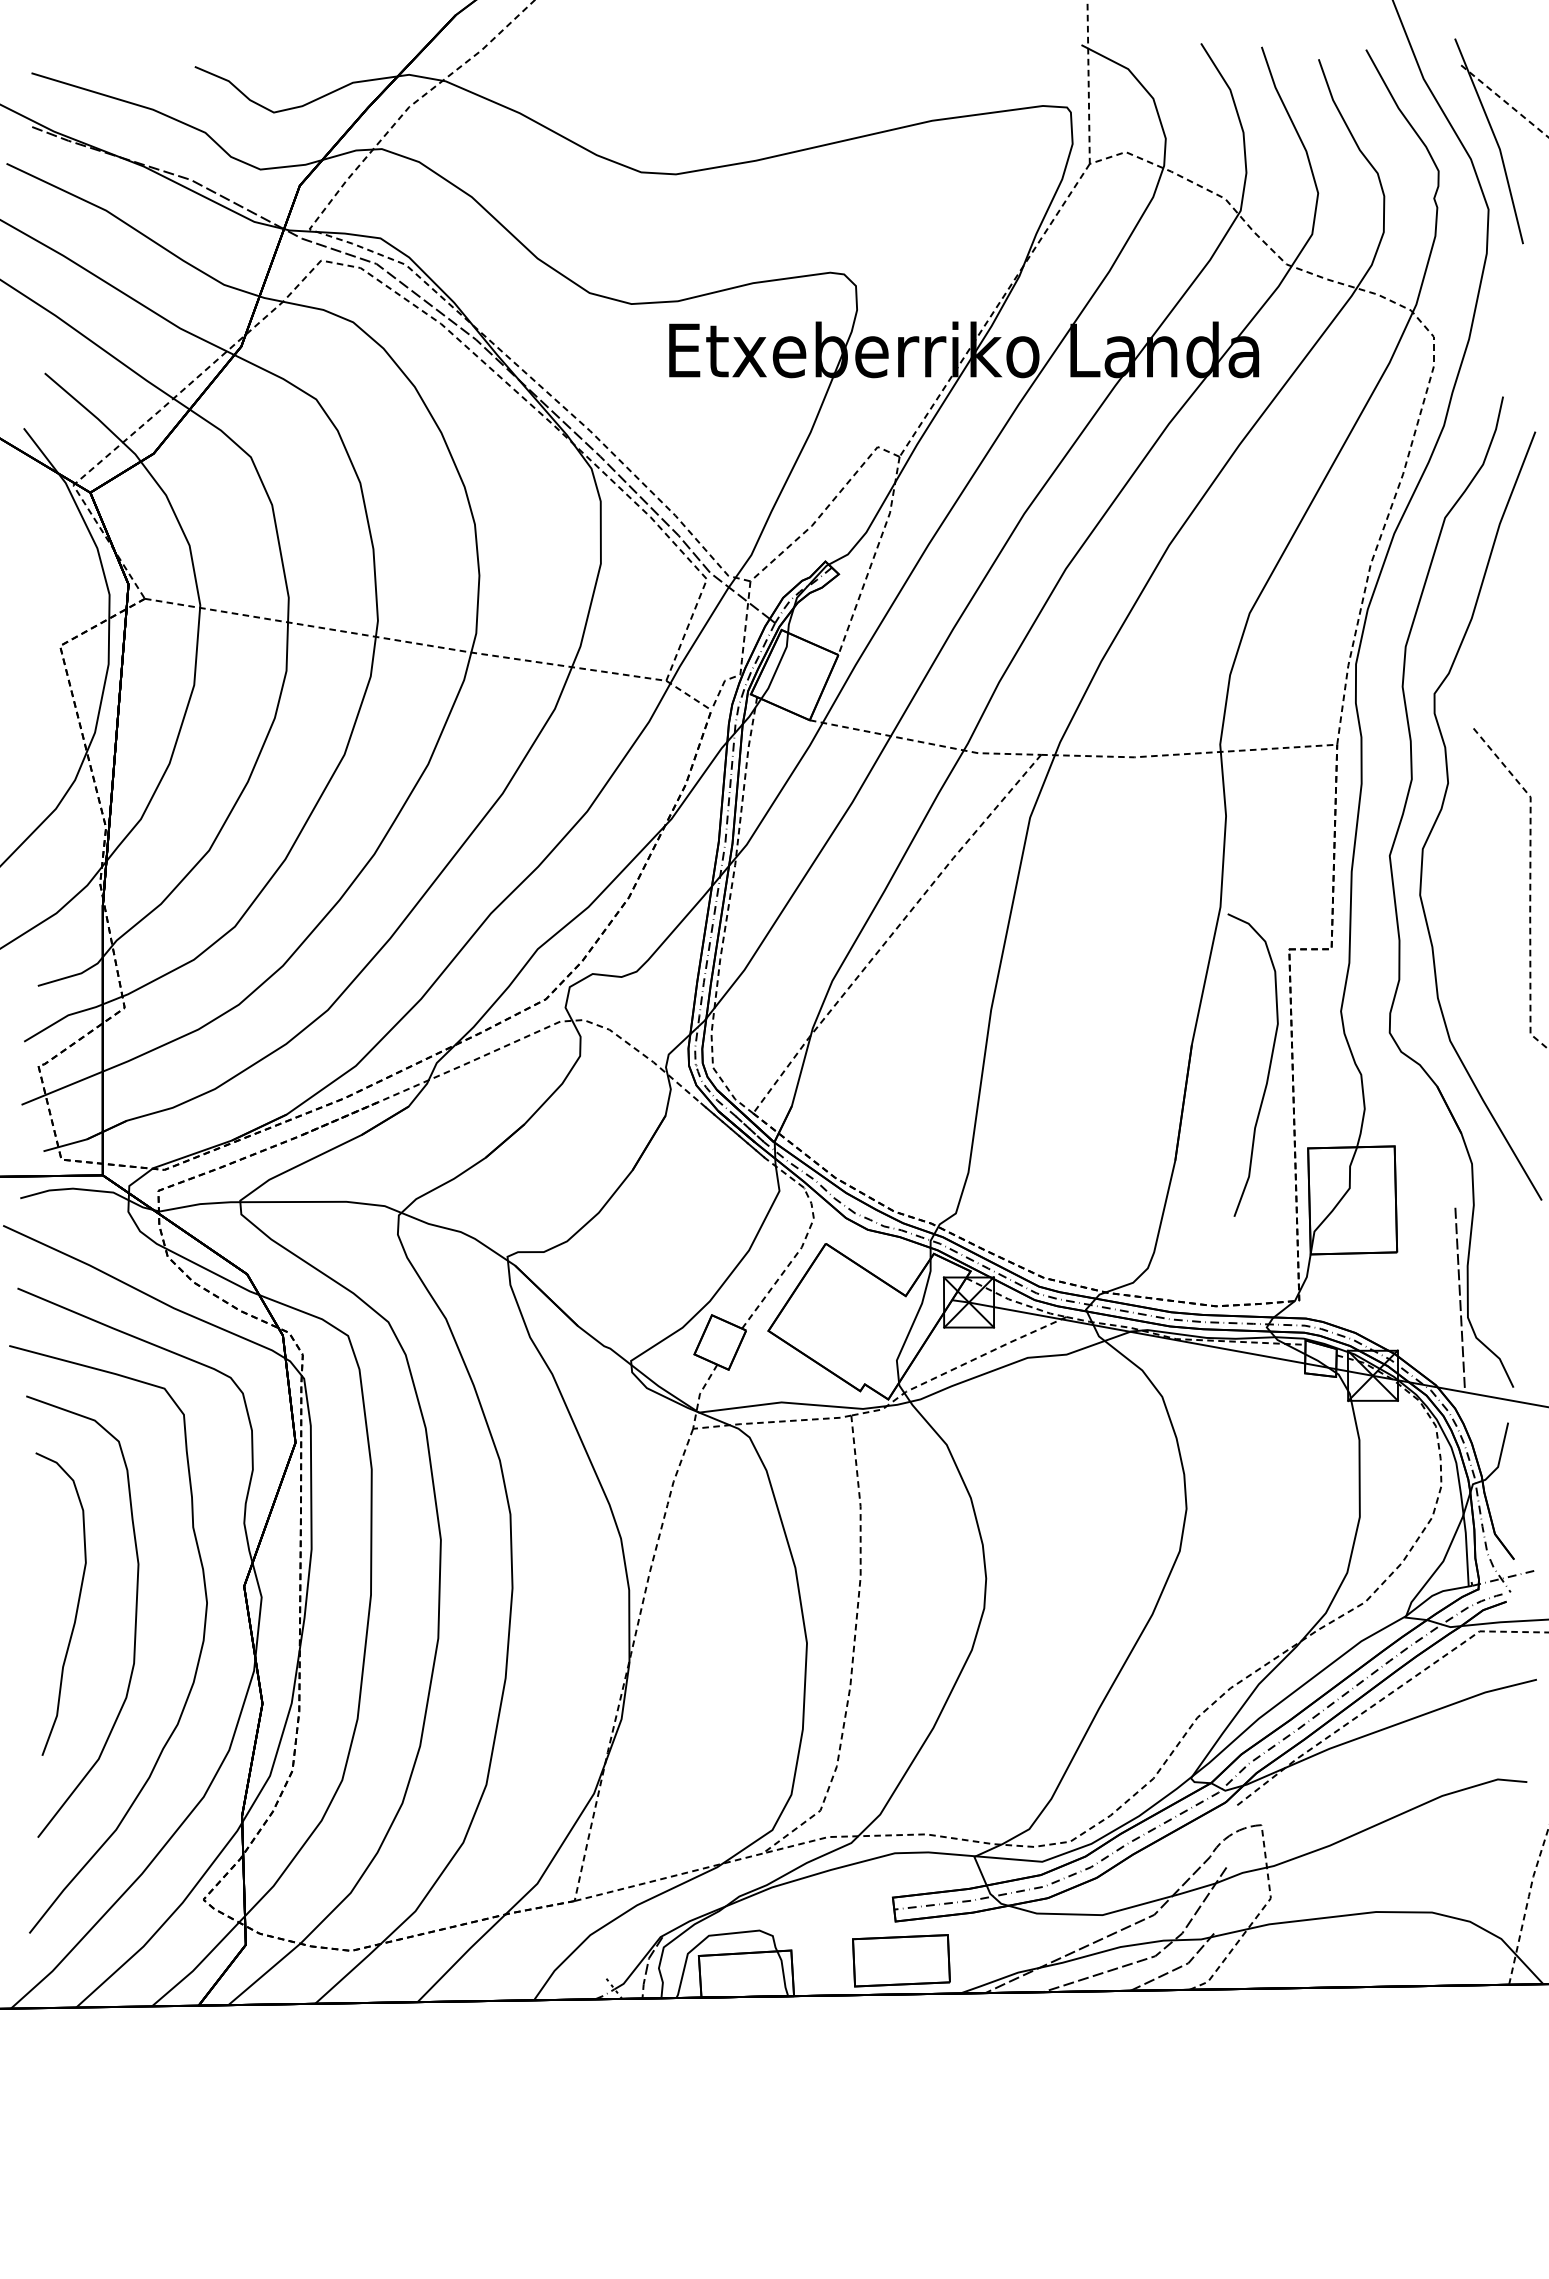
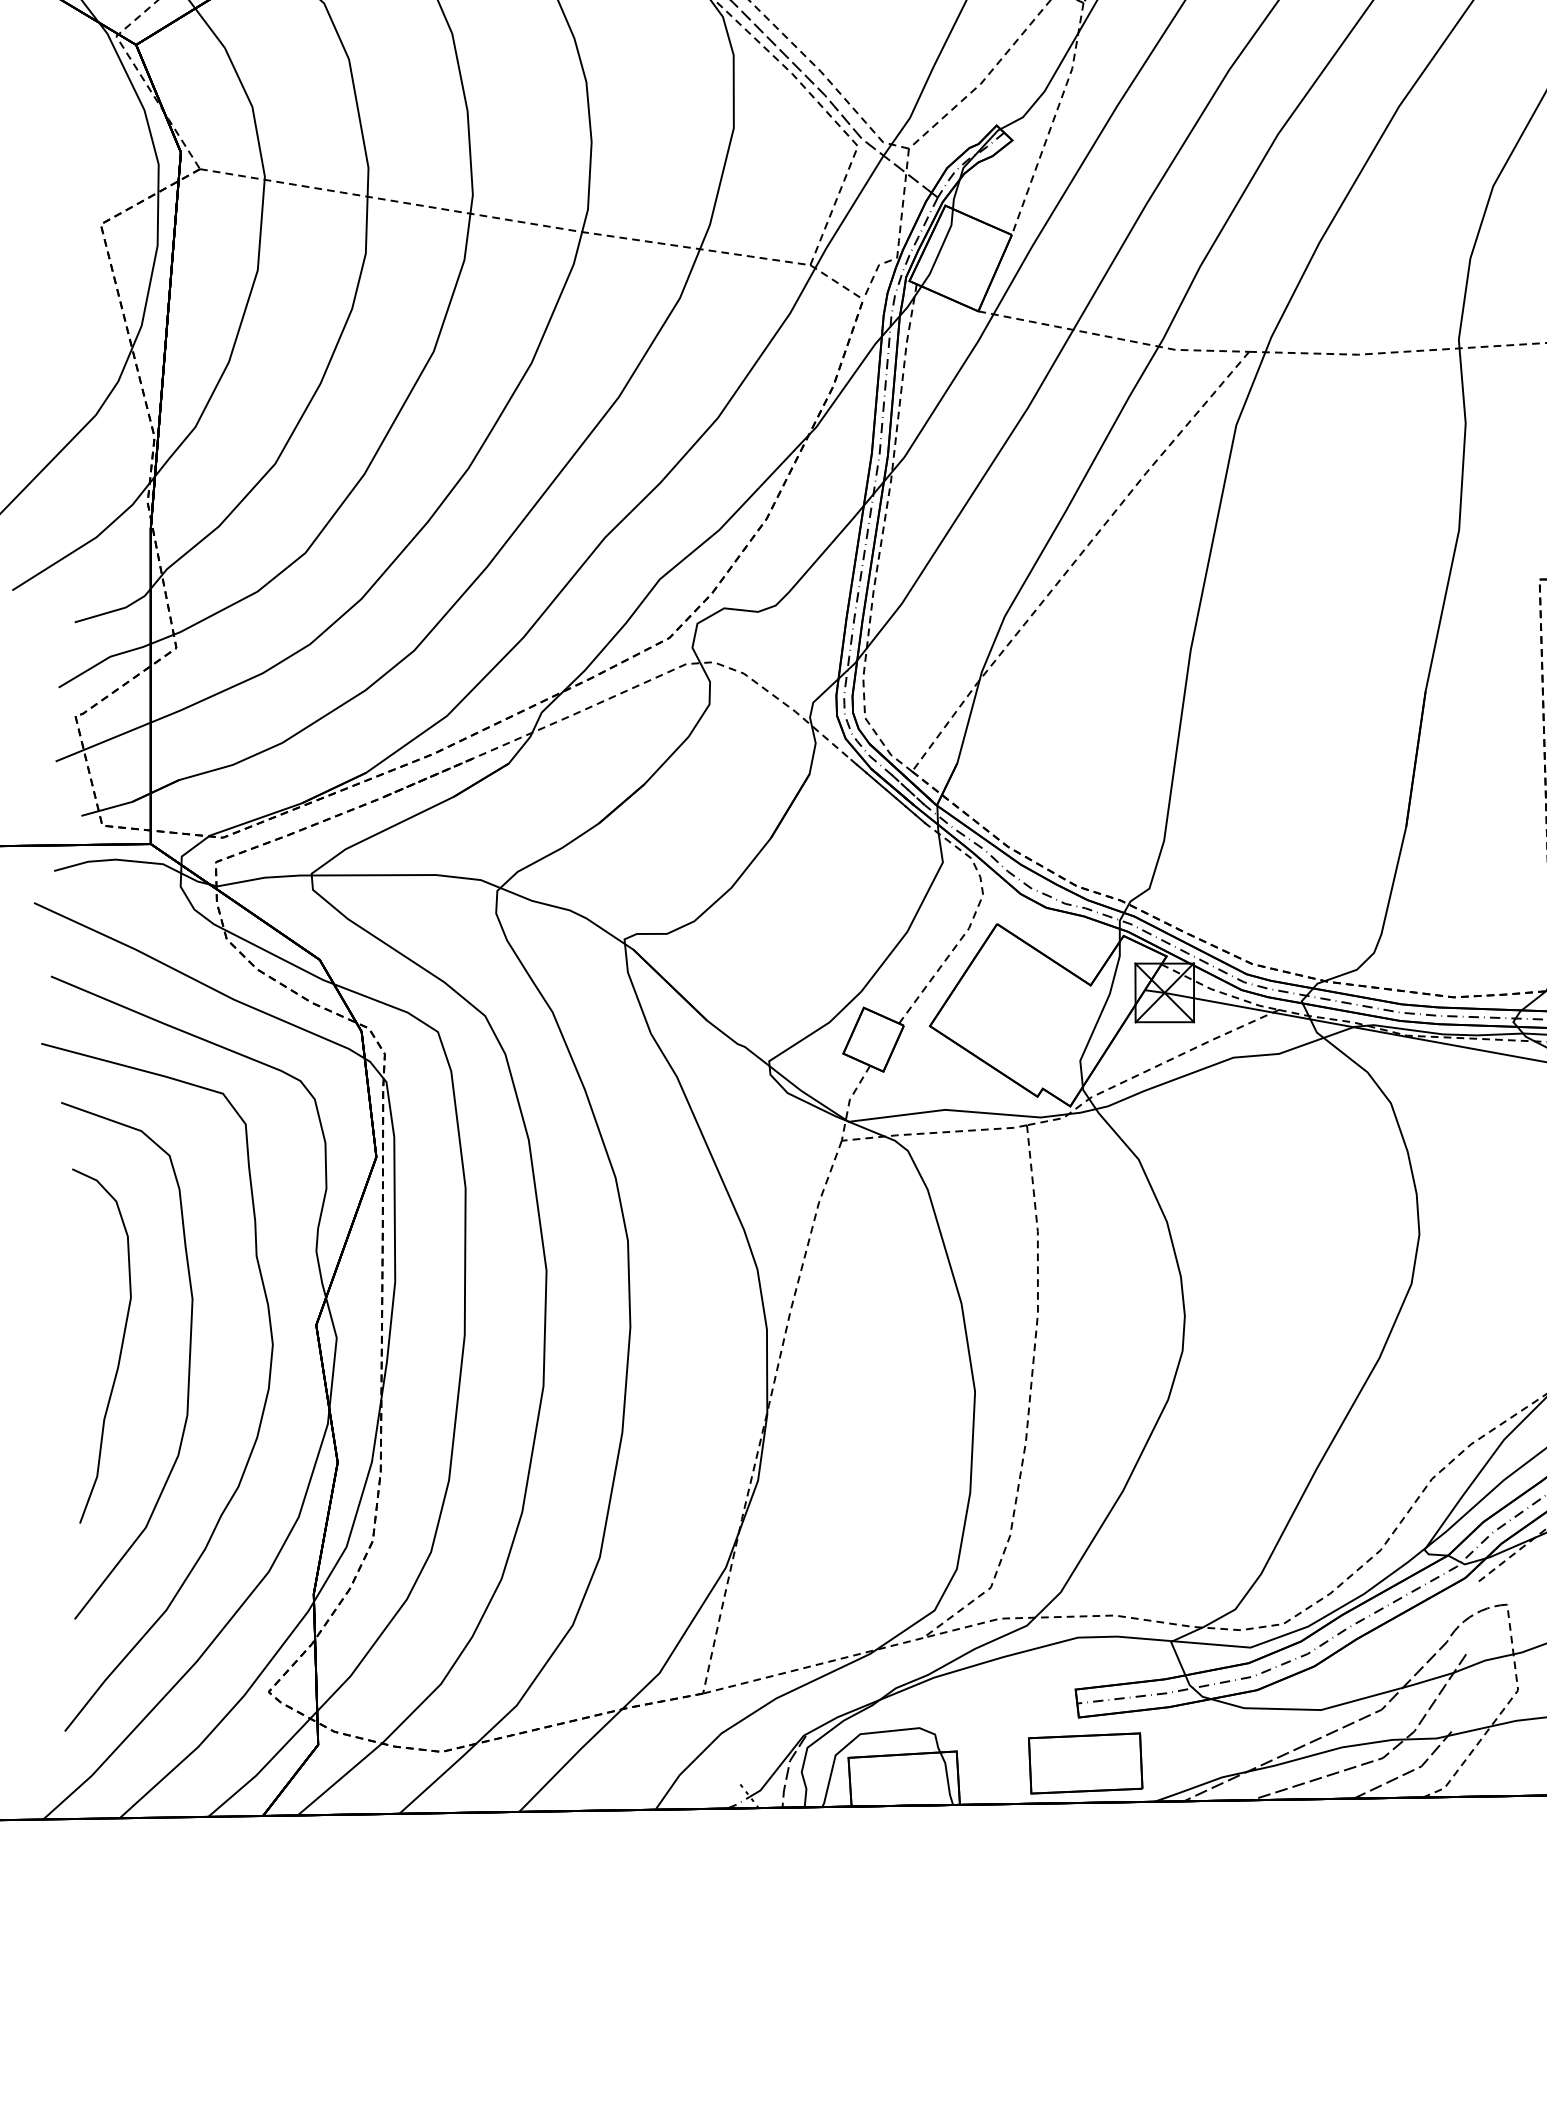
curve: (1268, 1068) -> (1515, 718), removed

